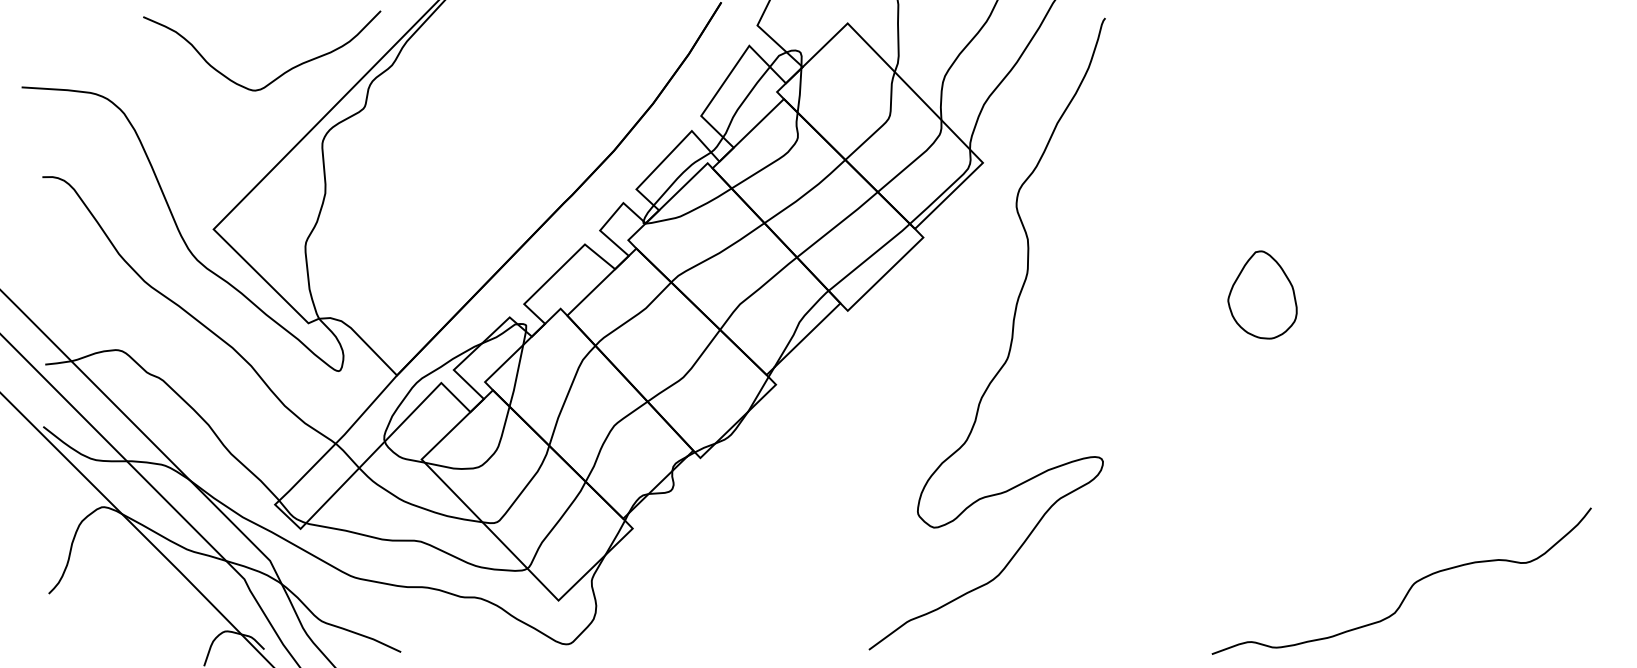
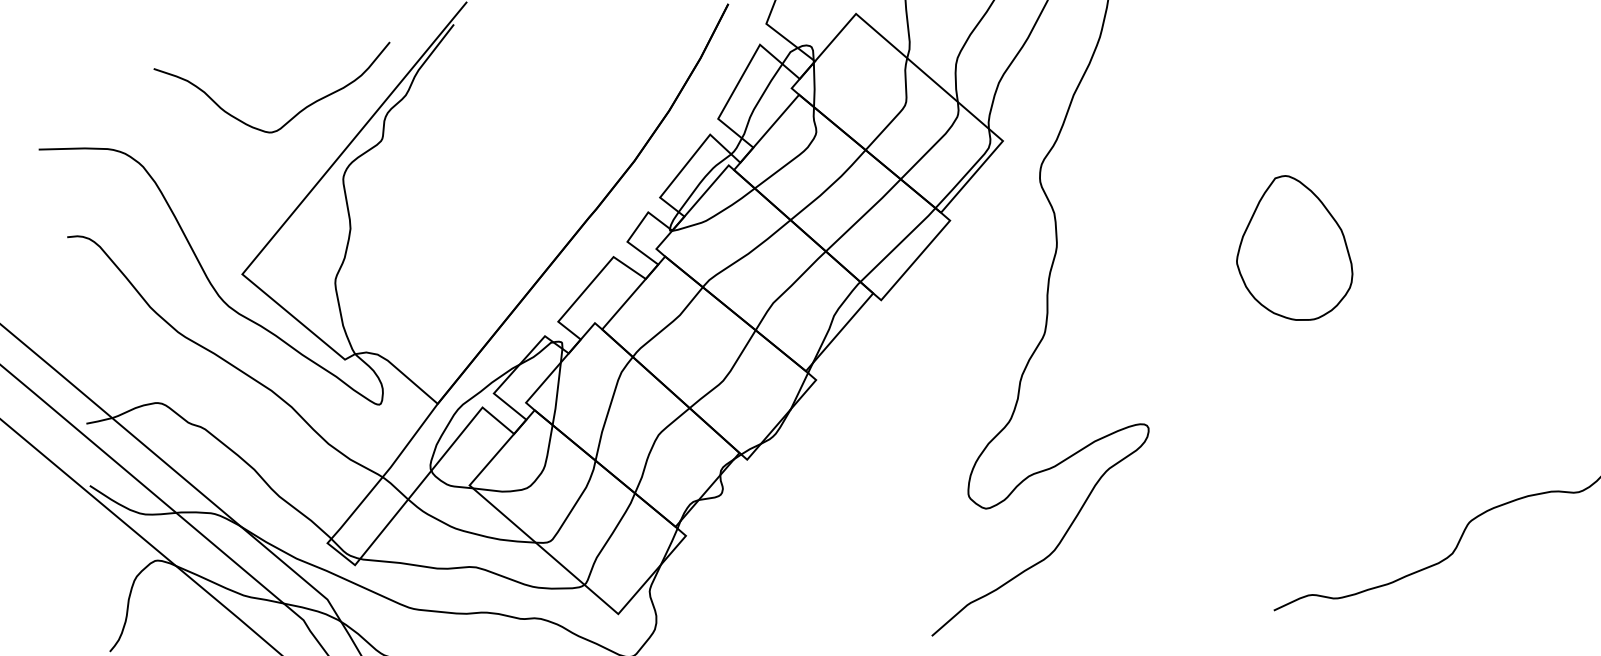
part: (1262, 294) -> (1292, 247), size x1.67

